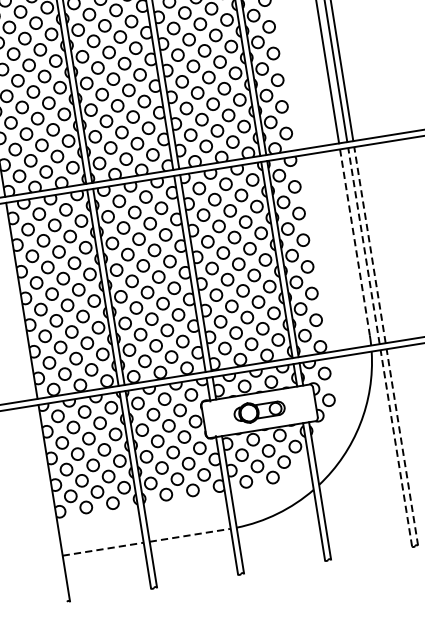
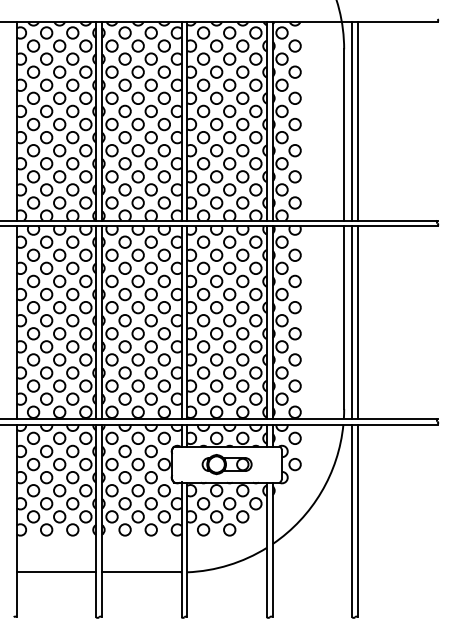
line: (355, 243) -> (344, 318), dashed -> solid
line: (370, 245) -> (358, 322), dashed -> solid
line: (364, 246) -> (352, 322), dashed -> solid
line: (402, 446) -> (358, 520), dashed -> solid
line: (396, 447) -> (352, 520), dashed -> solid
line: (189, 535) -> (141, 572), dashed -> solid
line: (103, 549) -> (56, 572), dashed -> solid

